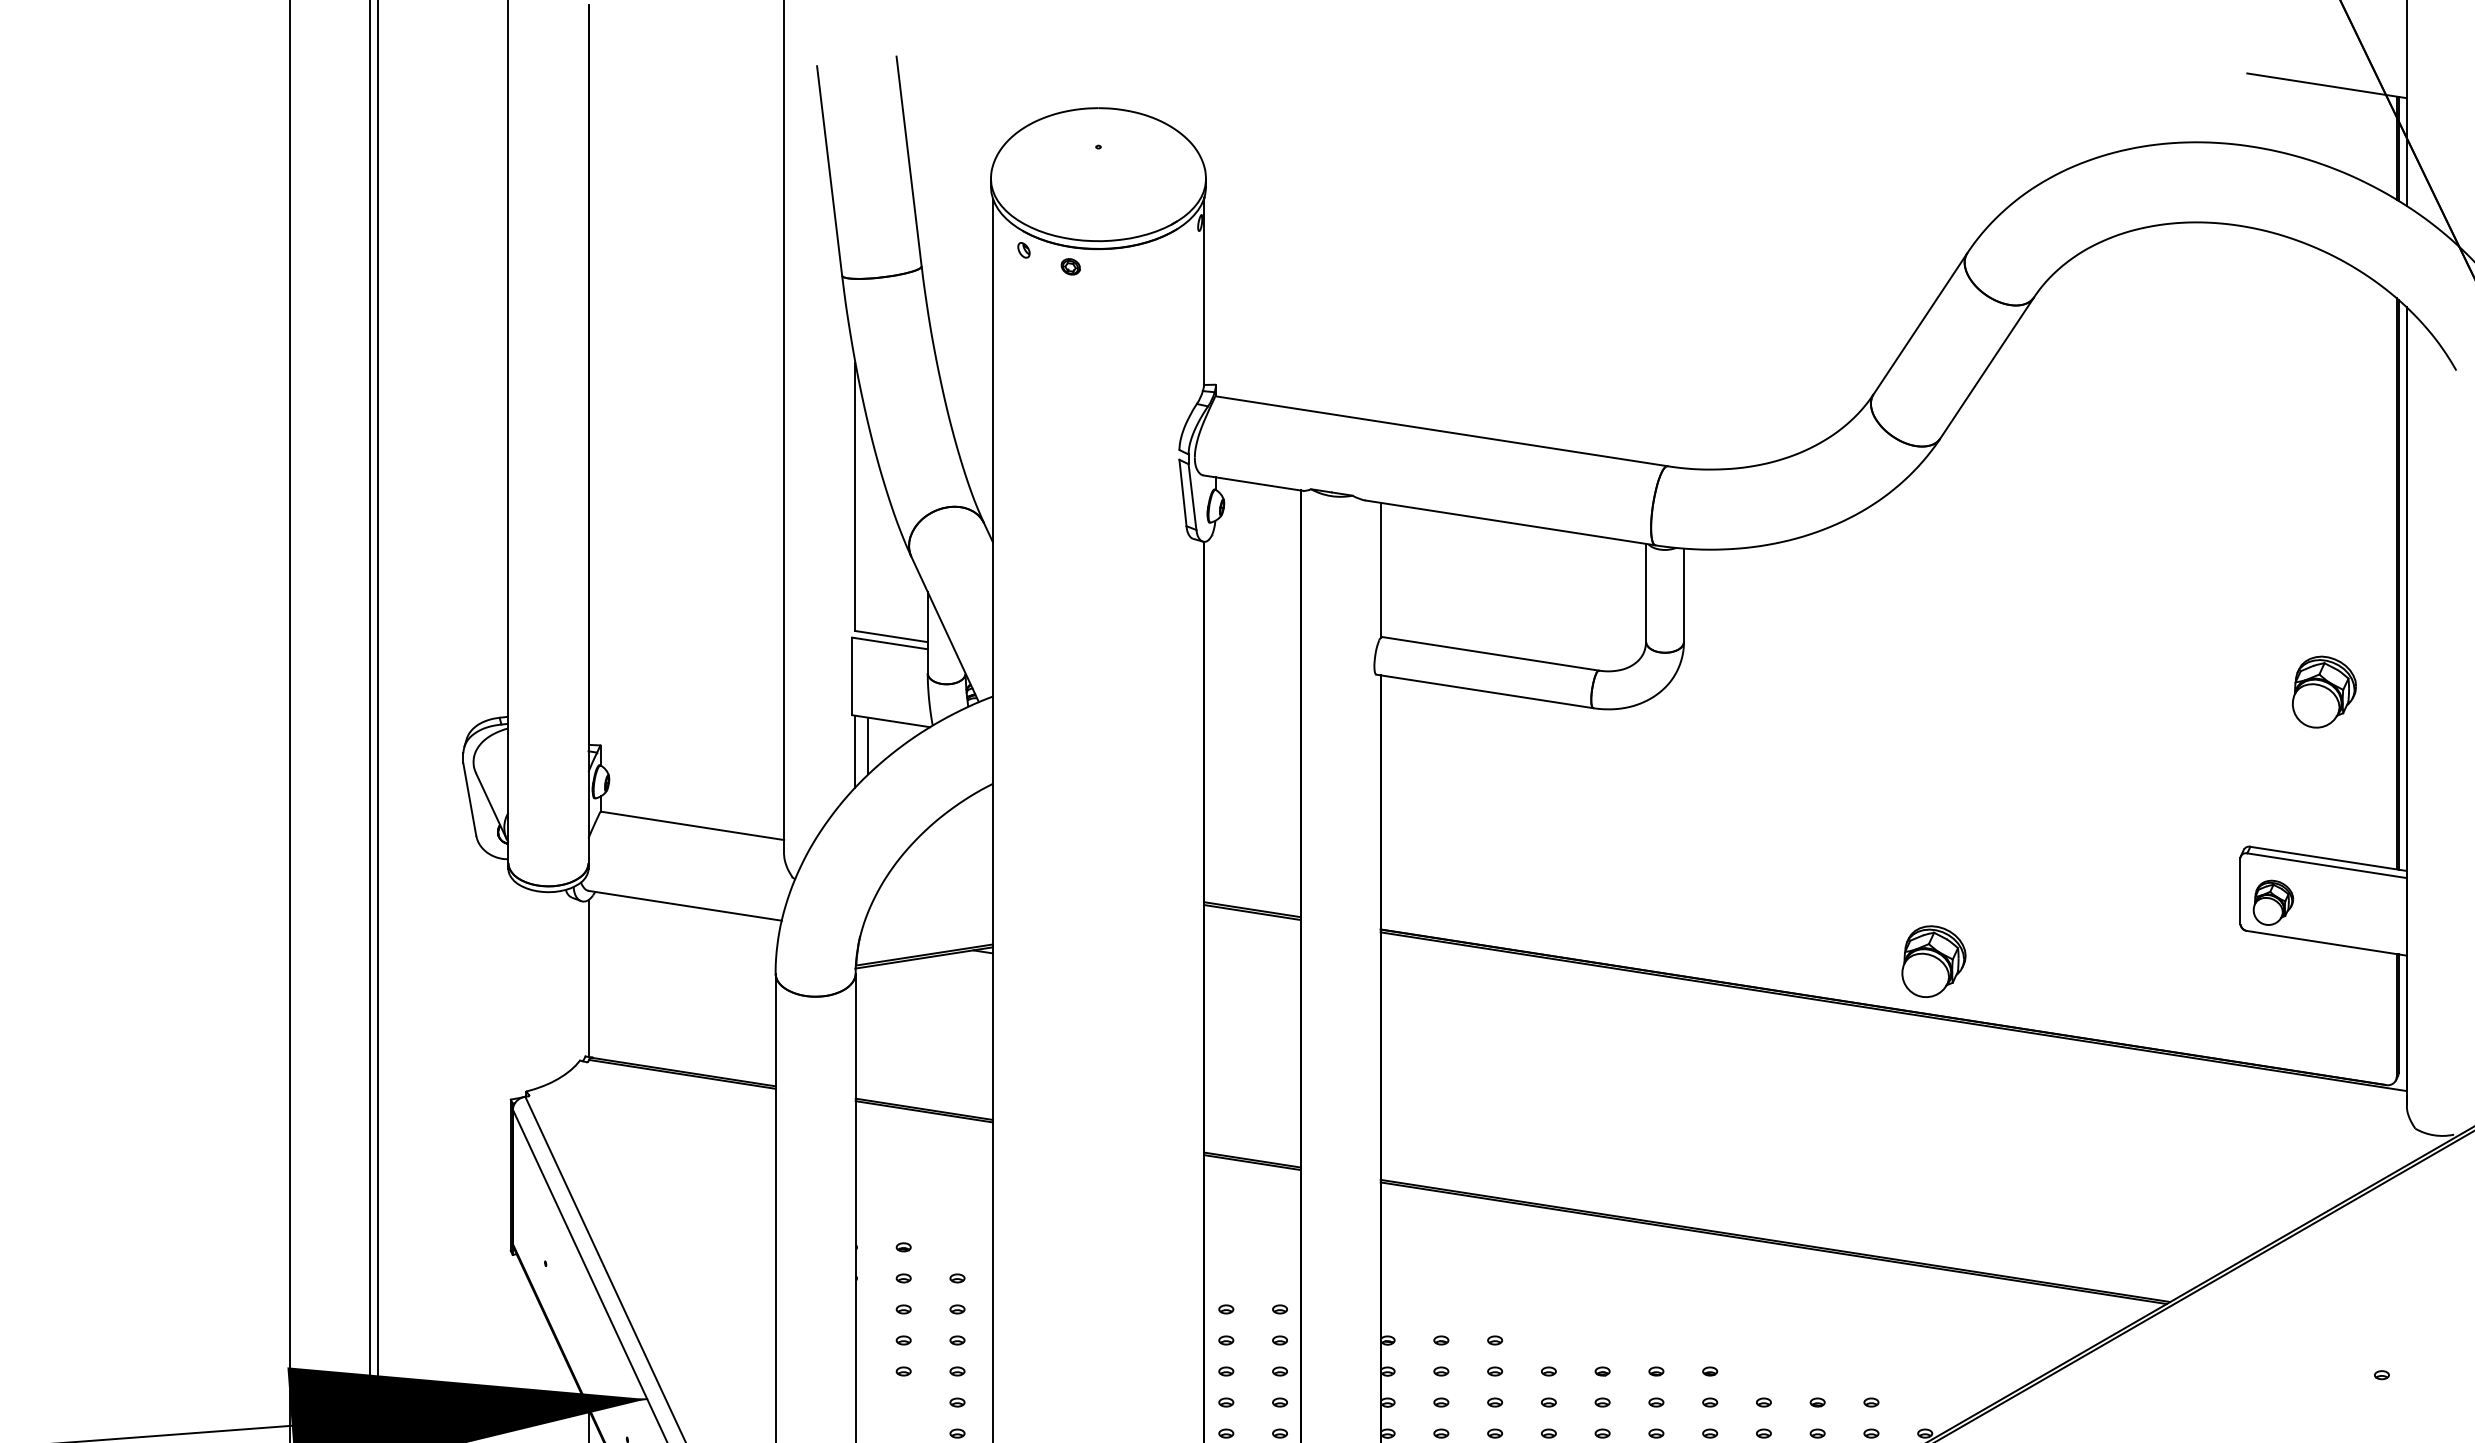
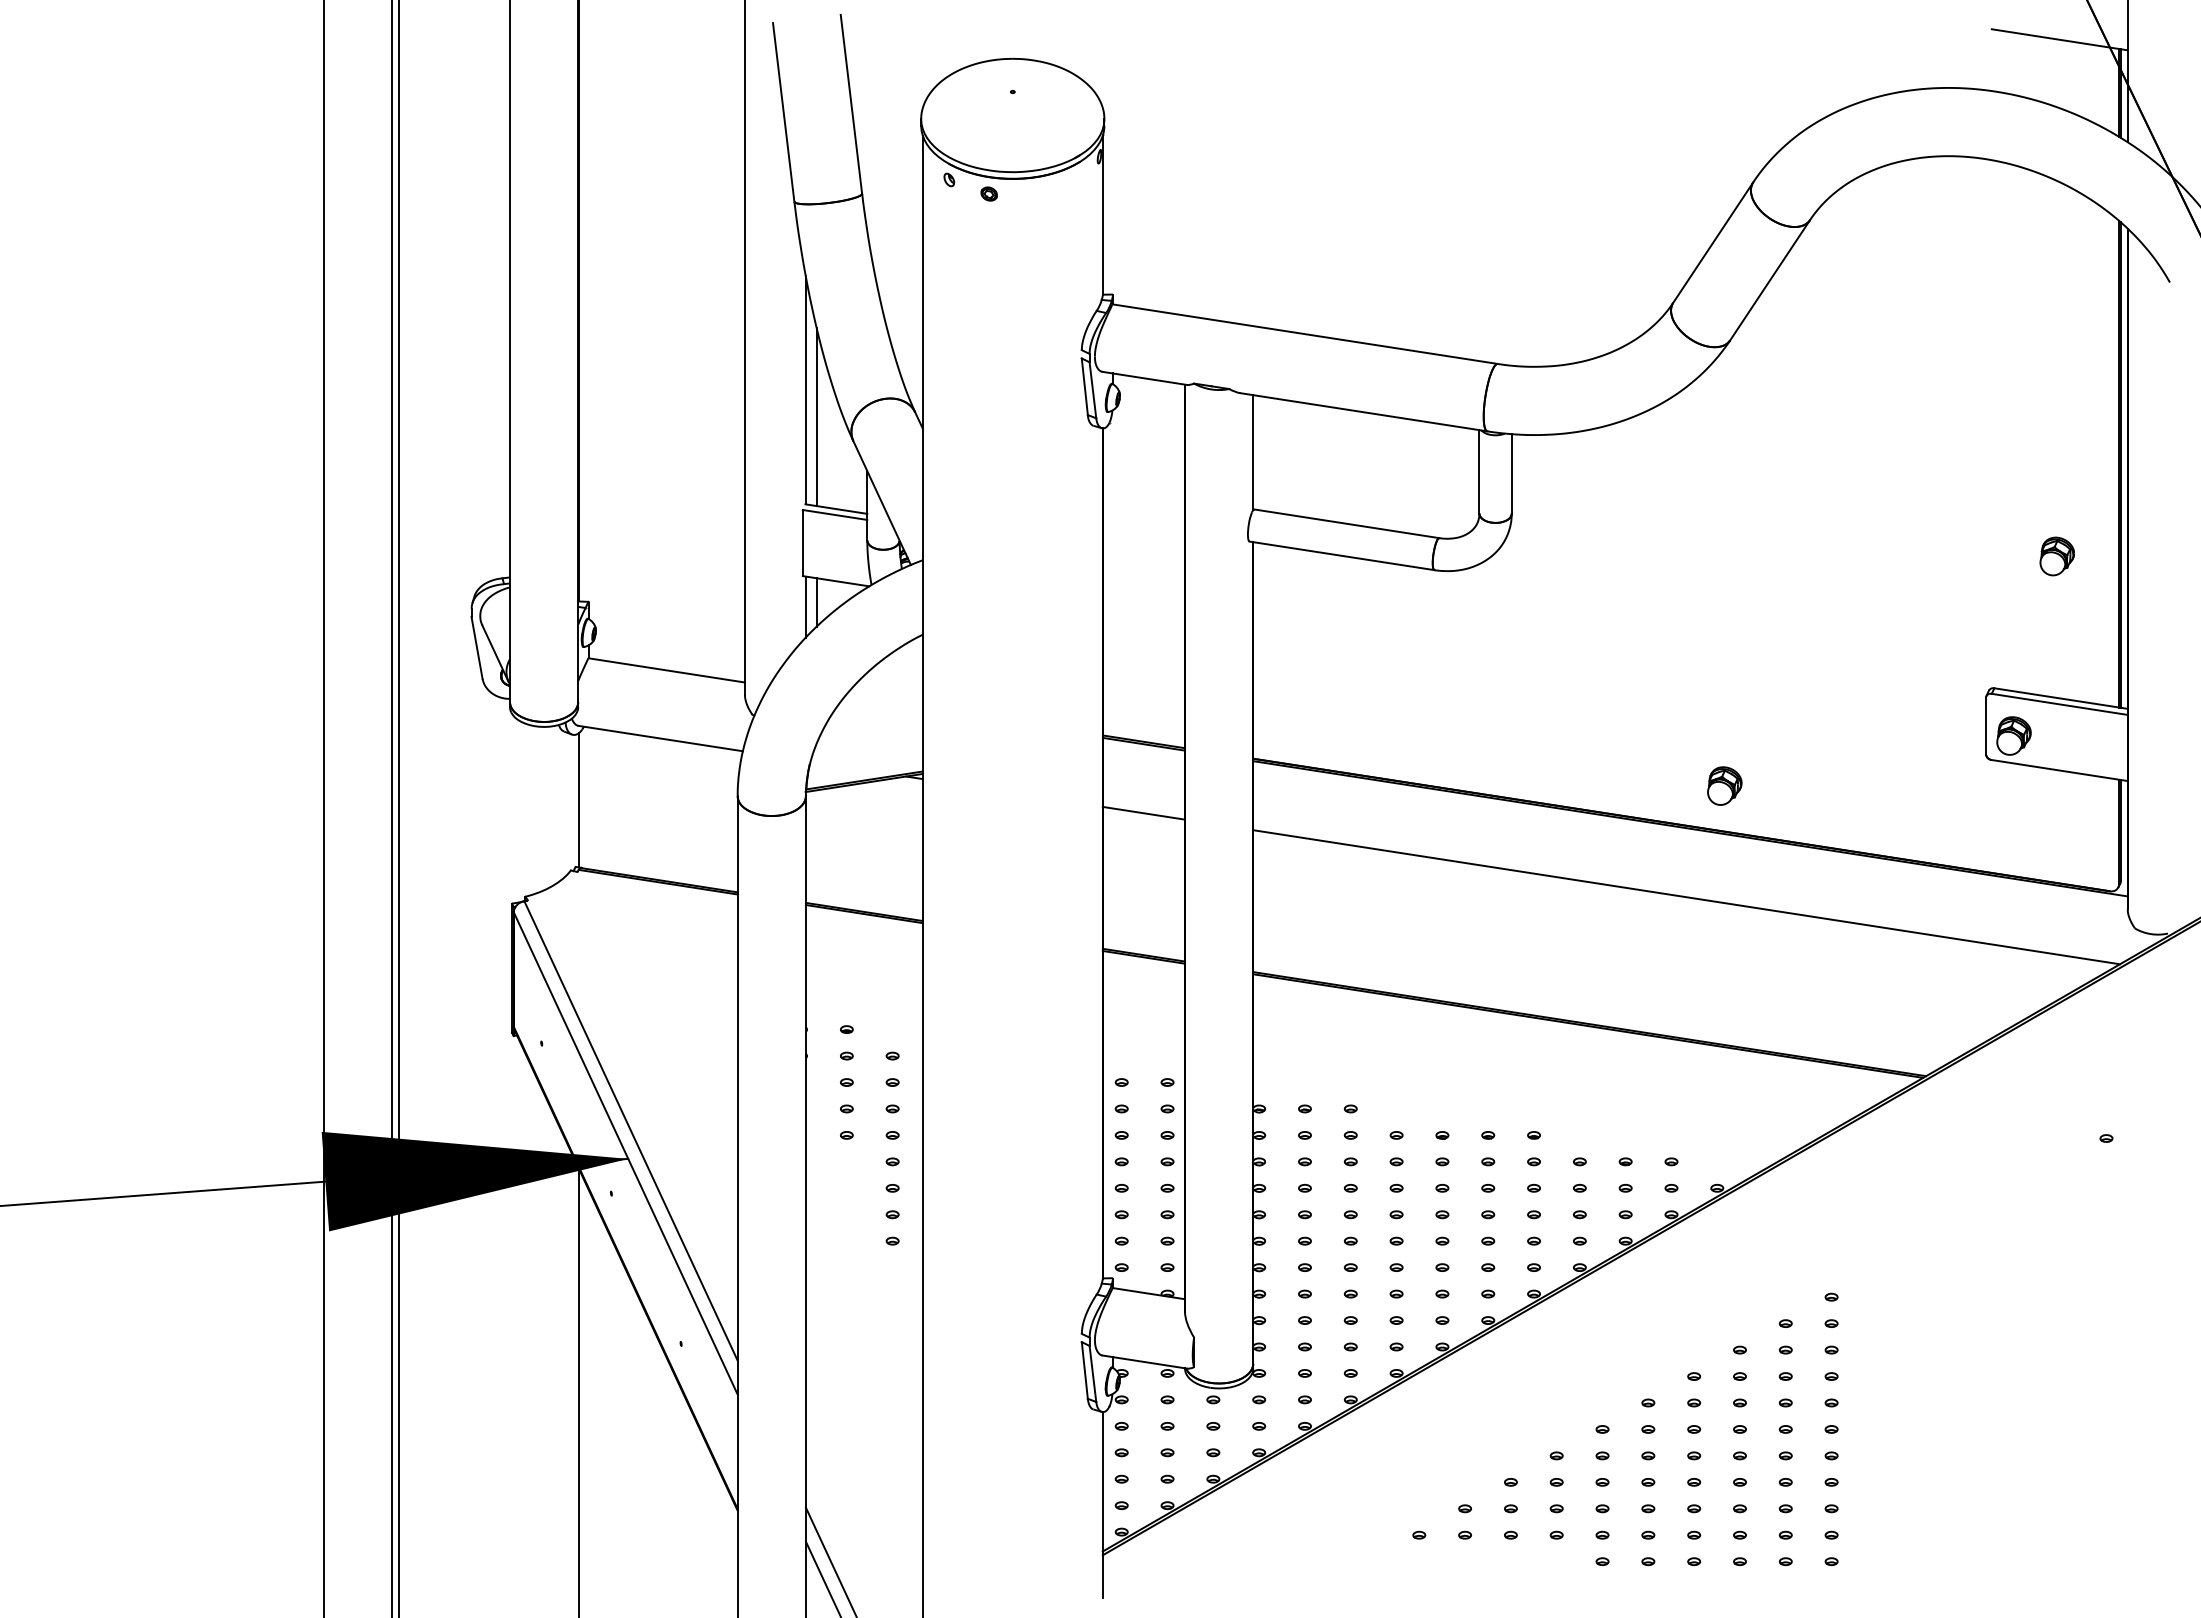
line: (868, 529) -> (816, 417), added
part: (2323, 692) -> (2056, 556), size x0.62
part: (1933, 960) -> (1724, 785), size x0.62
line: (1251, 992) -> (1143, 812), added
line: (1889, 1092) -> (1686, 897), added

